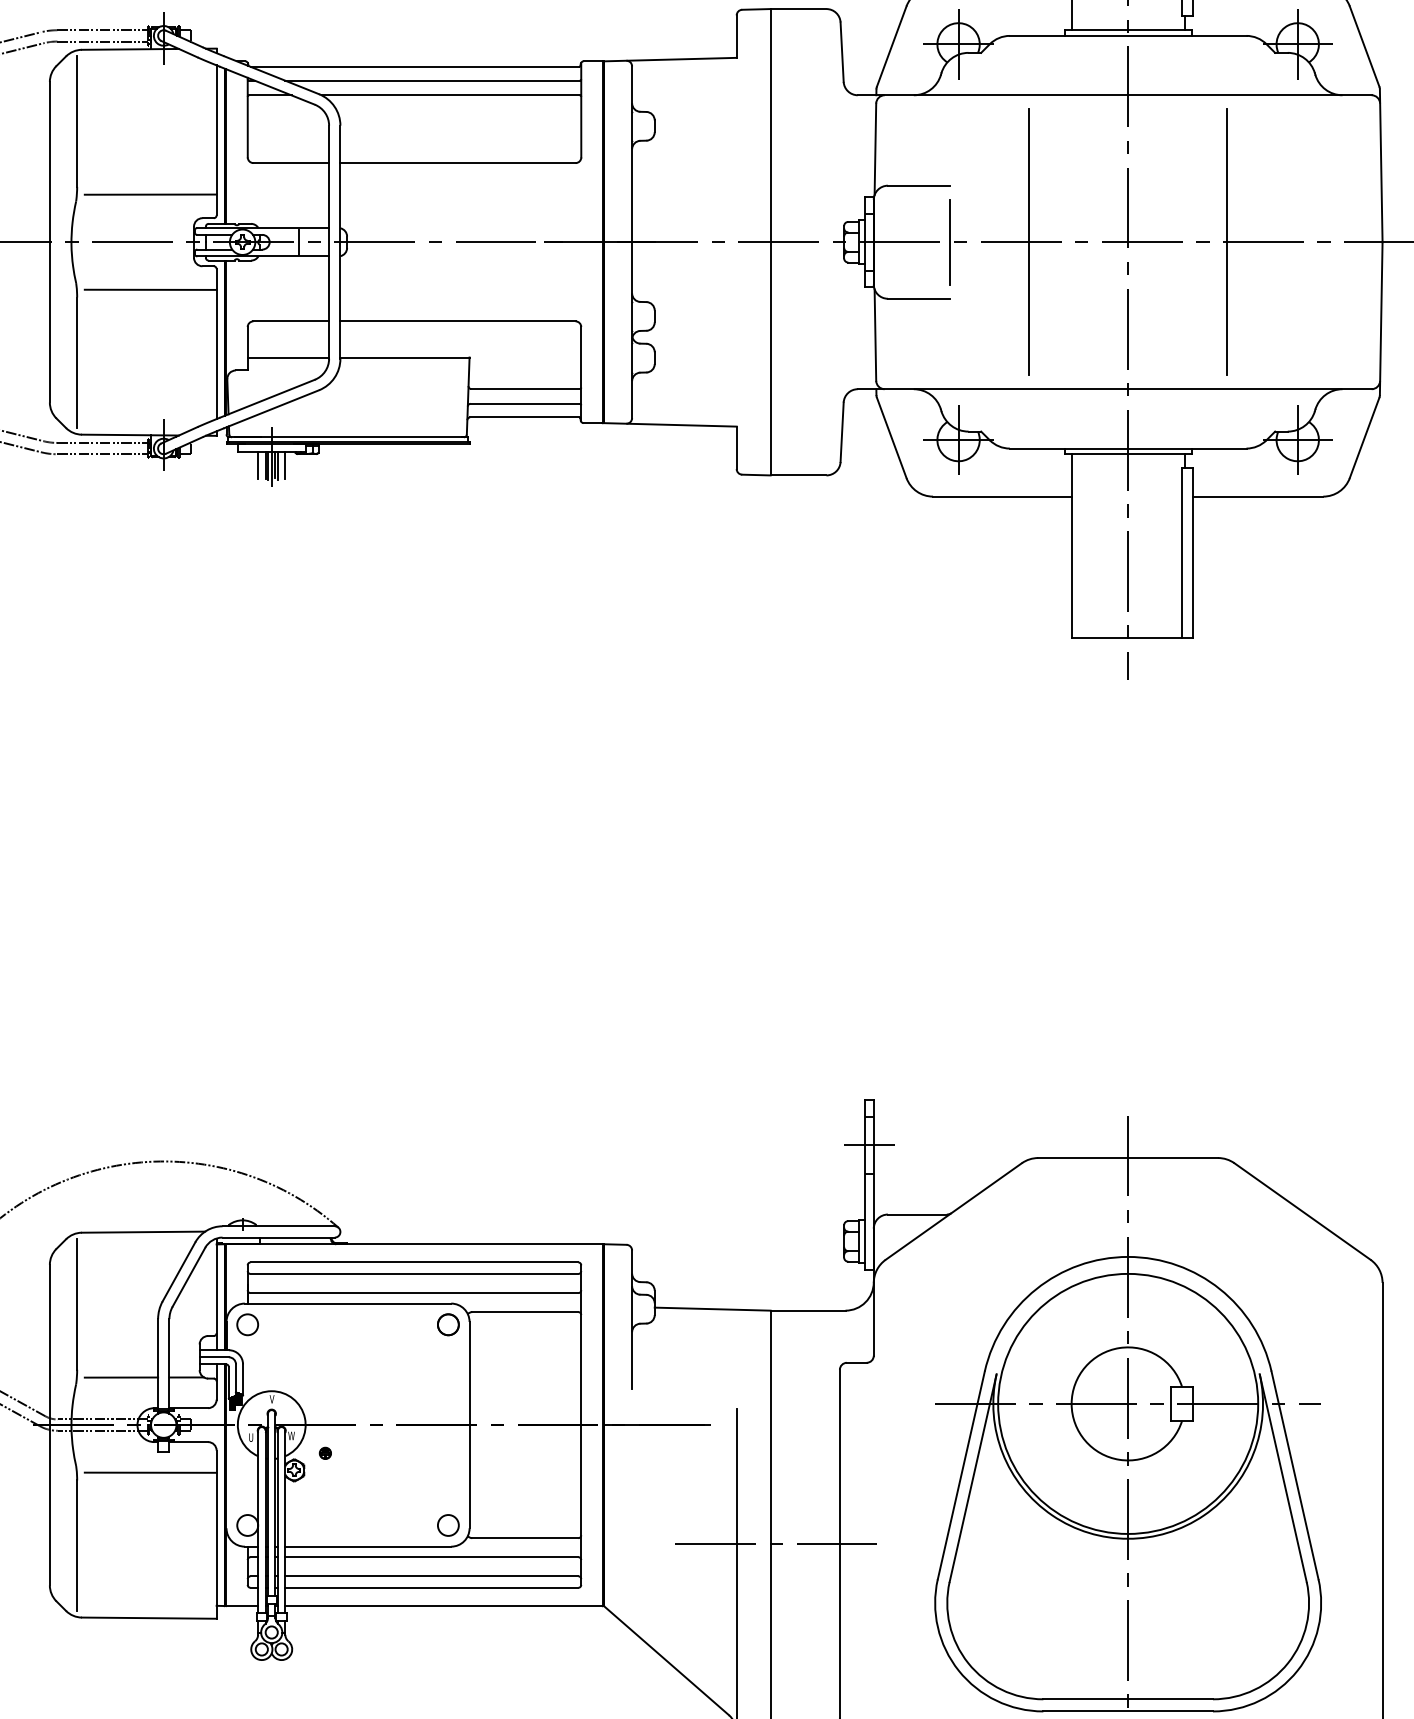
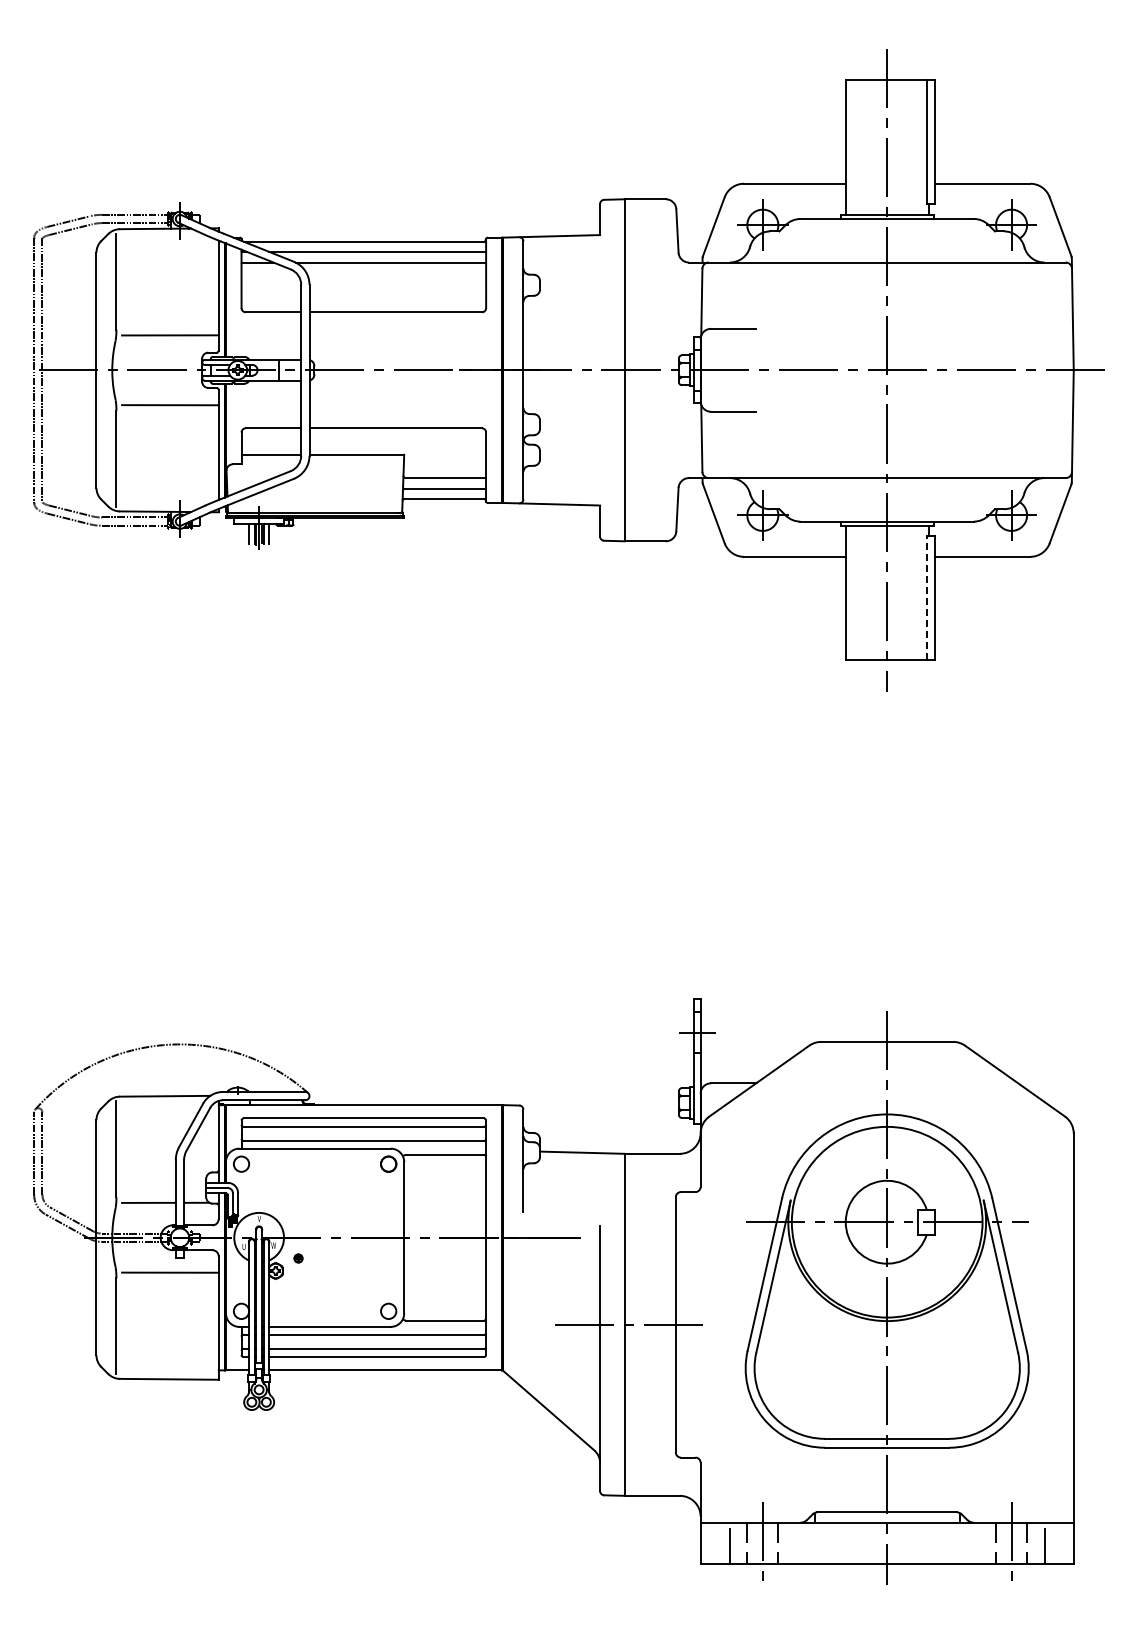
line: (1029, 241) -> (814, 369), removed
line: (1226, 241) -> (959, 369), removed
line: (949, 242) -> (756, 370), removed
line: (1181, 552) -> (926, 597), solid -> dashed

